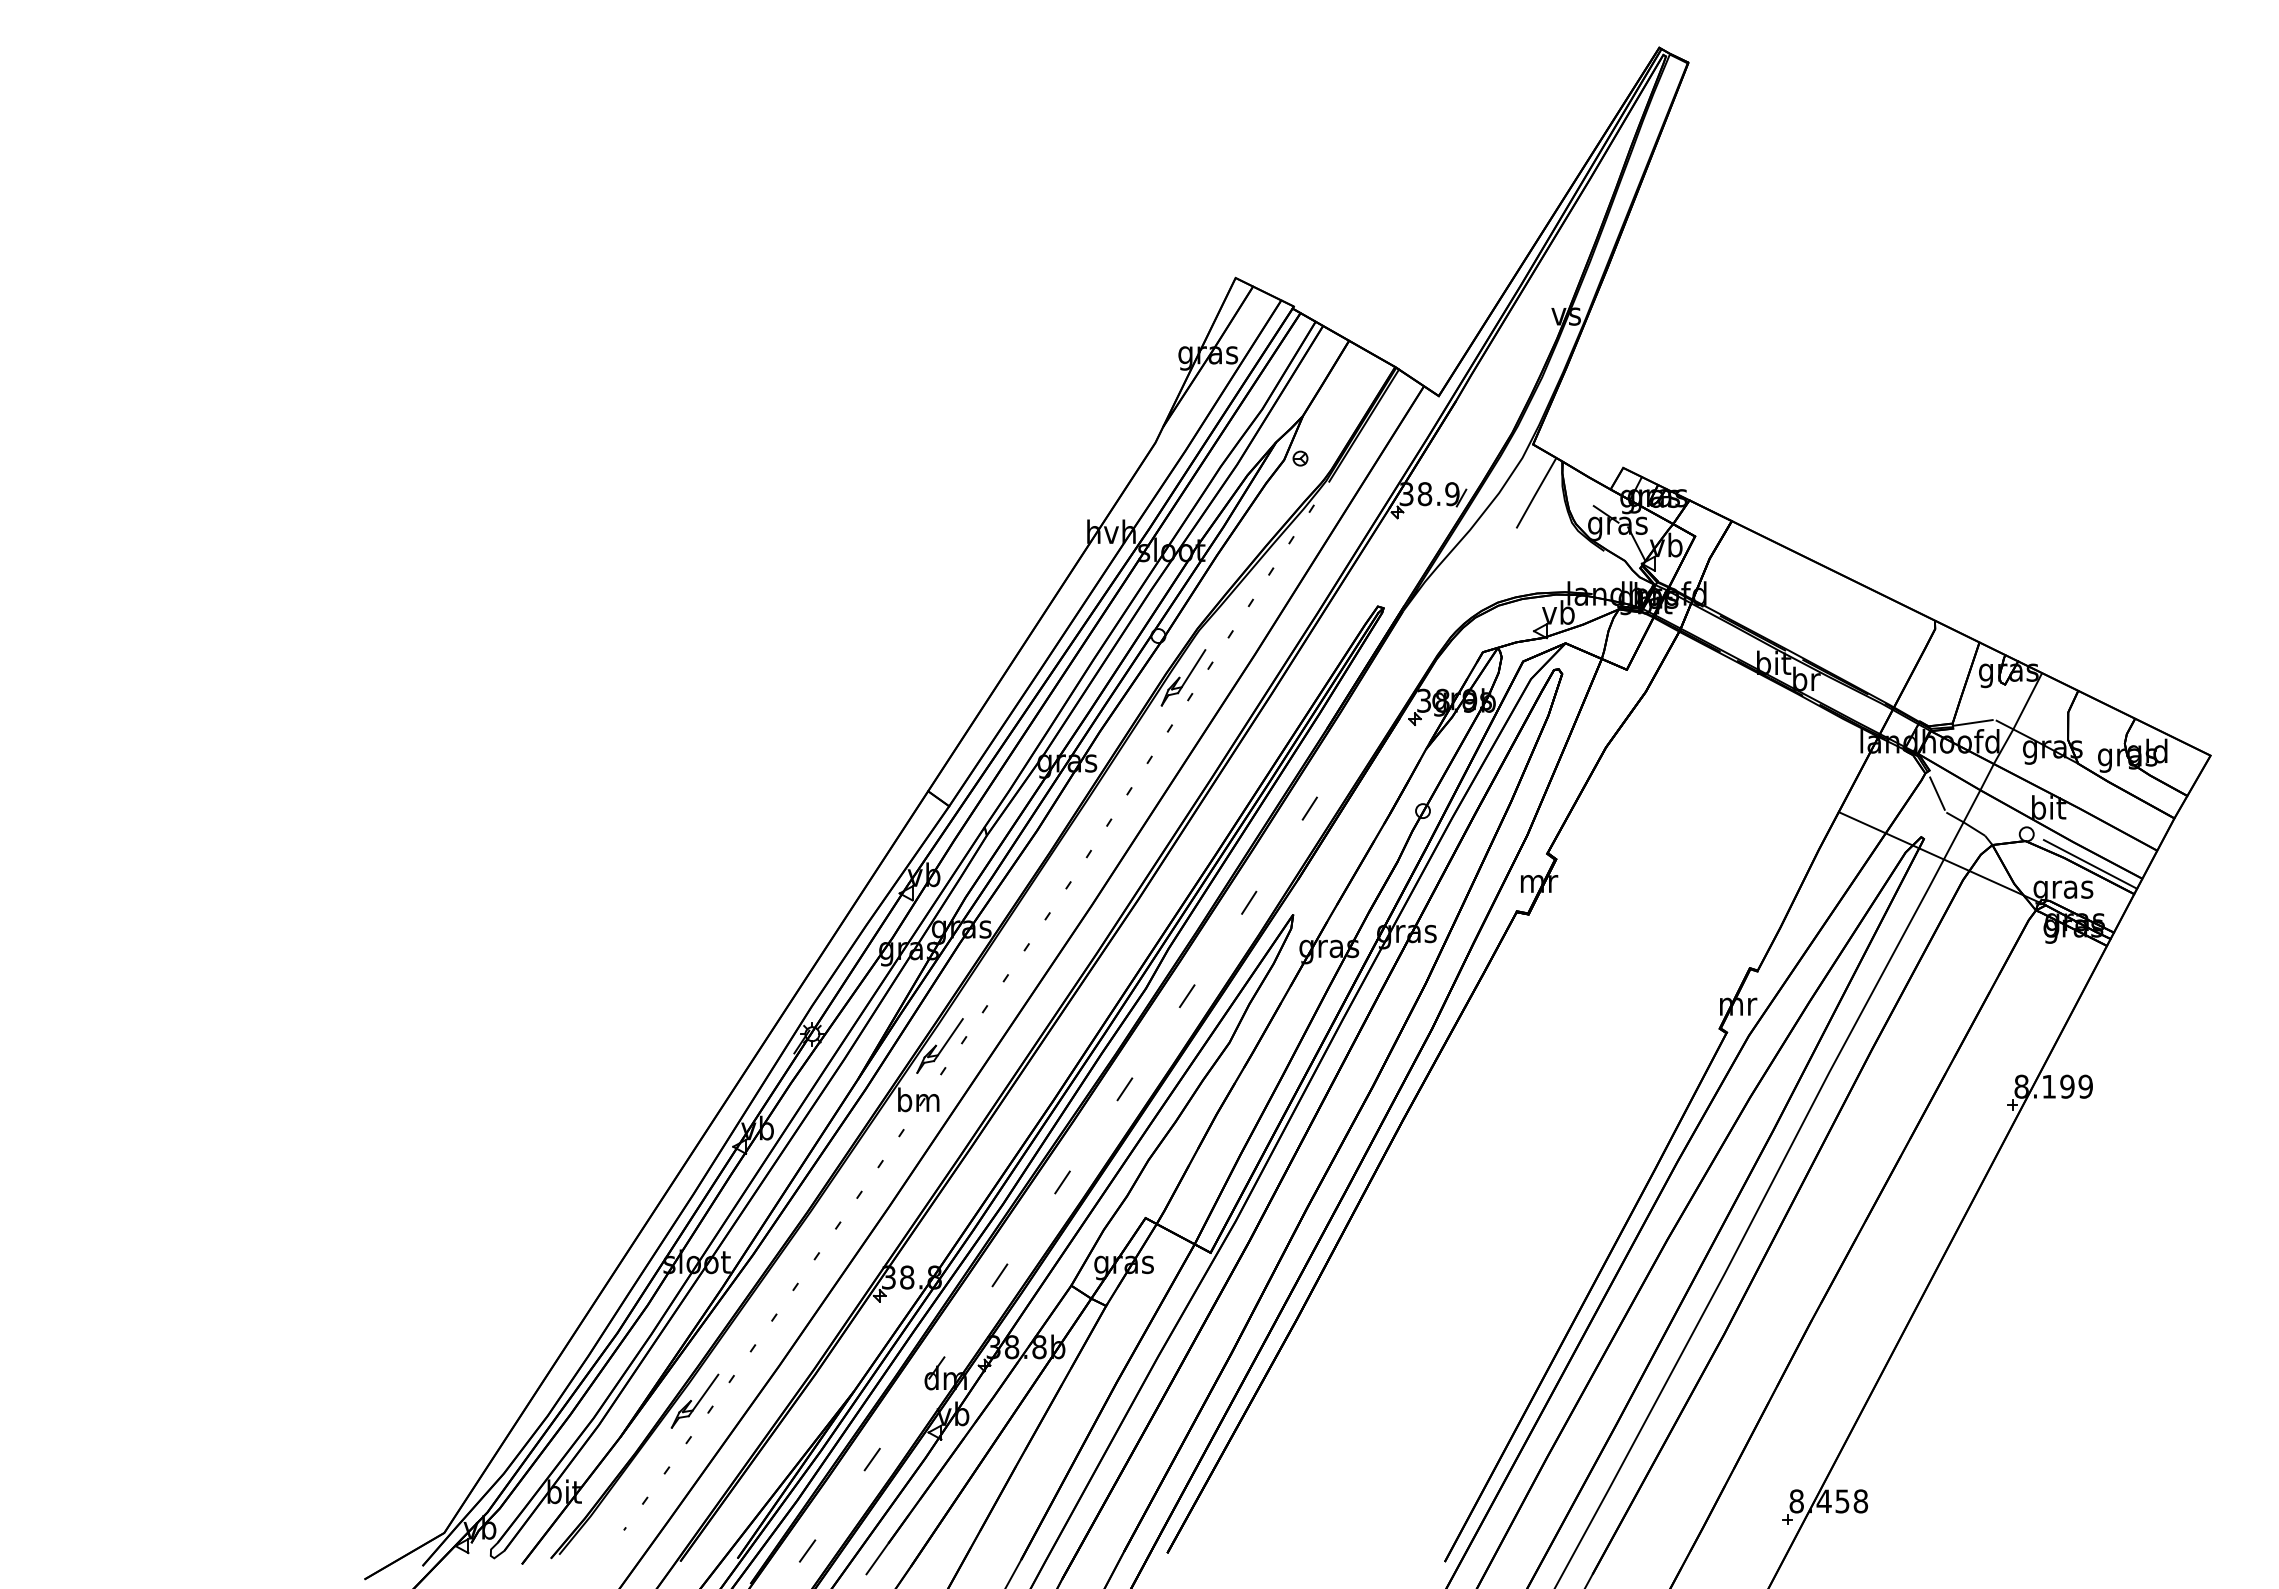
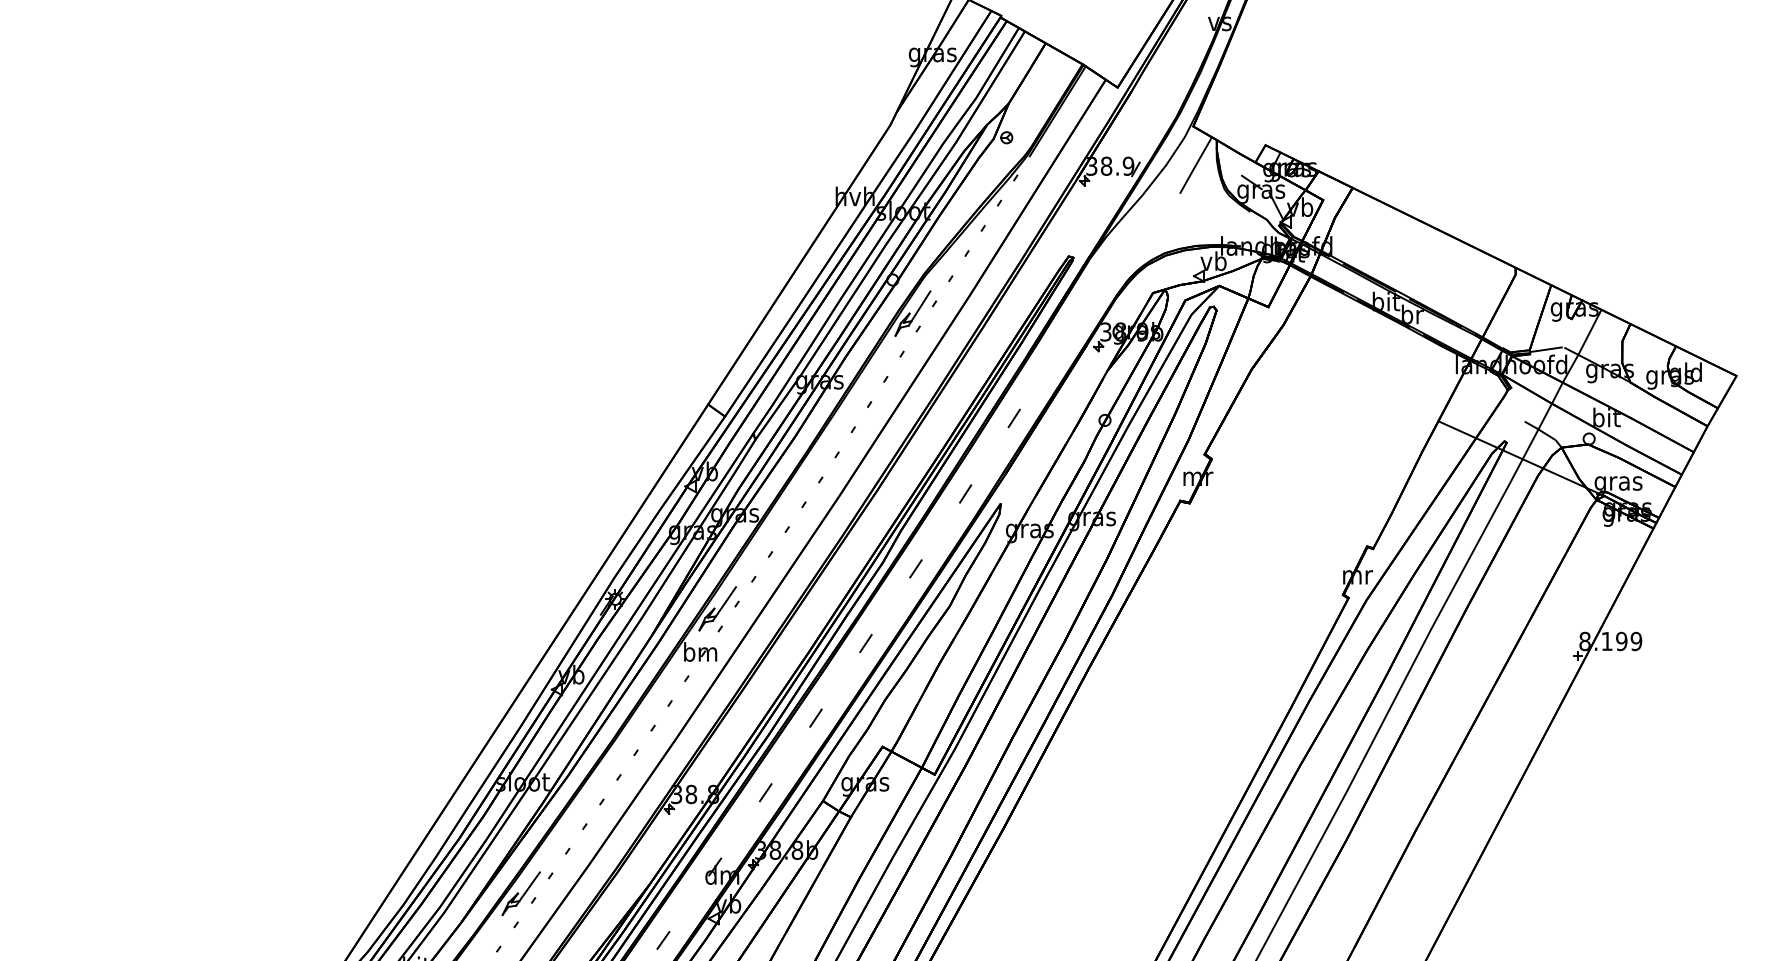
line: (1937, 793) -> (1517, 406), removed
line: (2090, 864) -> (1640, 463), removed

